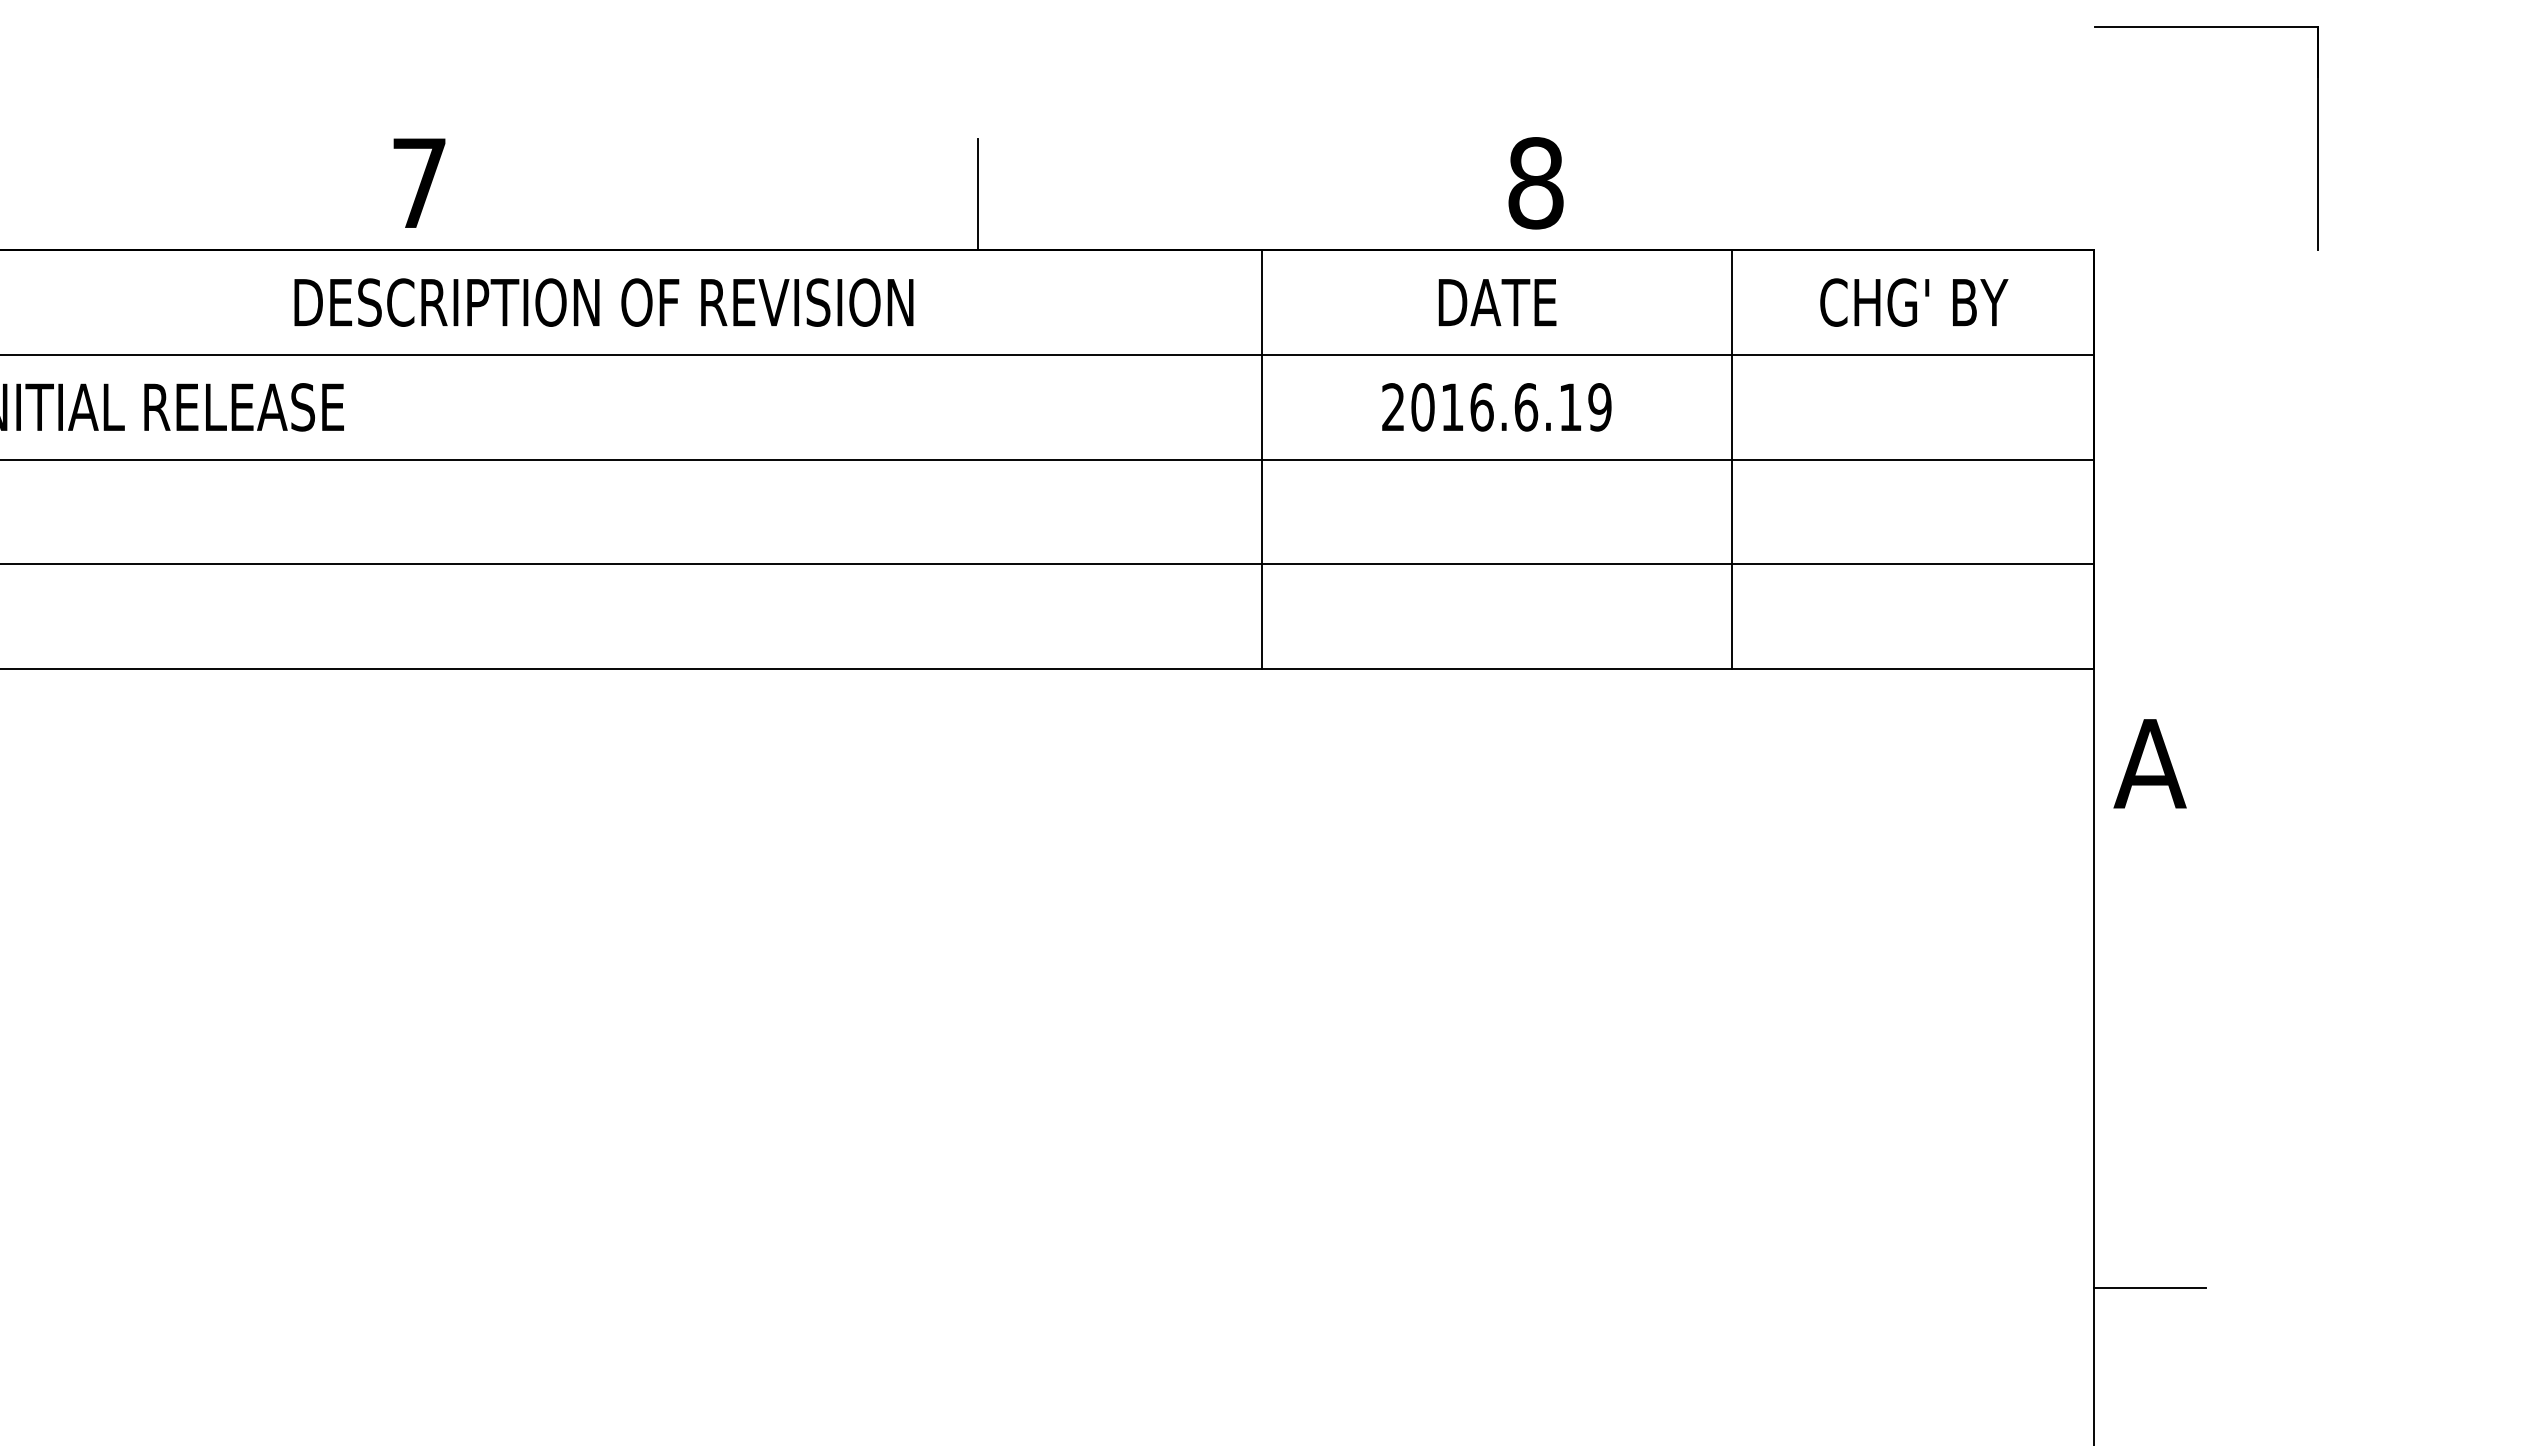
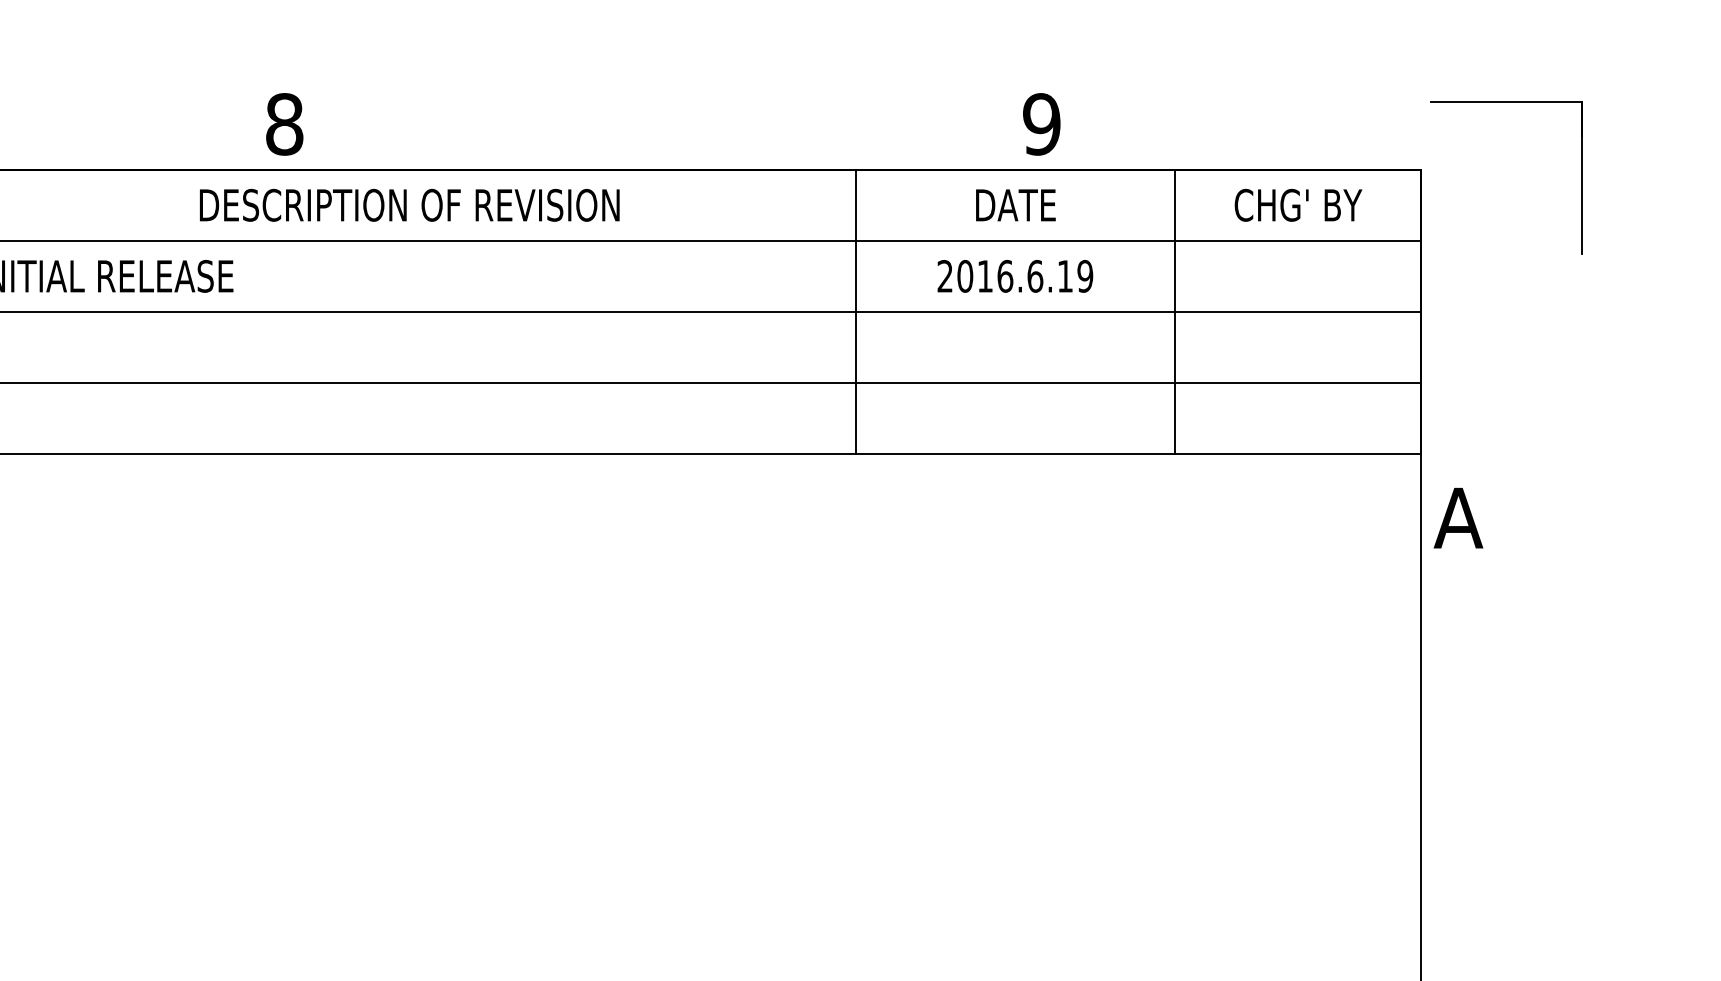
part: (2206, 27) -> (1506, 102), moved
text: (419, 183) -> (284, 124), 7 -> 8
text: (1535, 183) -> (1041, 124), 8 -> 9
line: (978, 193) -> (663, 131), removed
line: (2150, 1289) -> (1458, 874), removed

